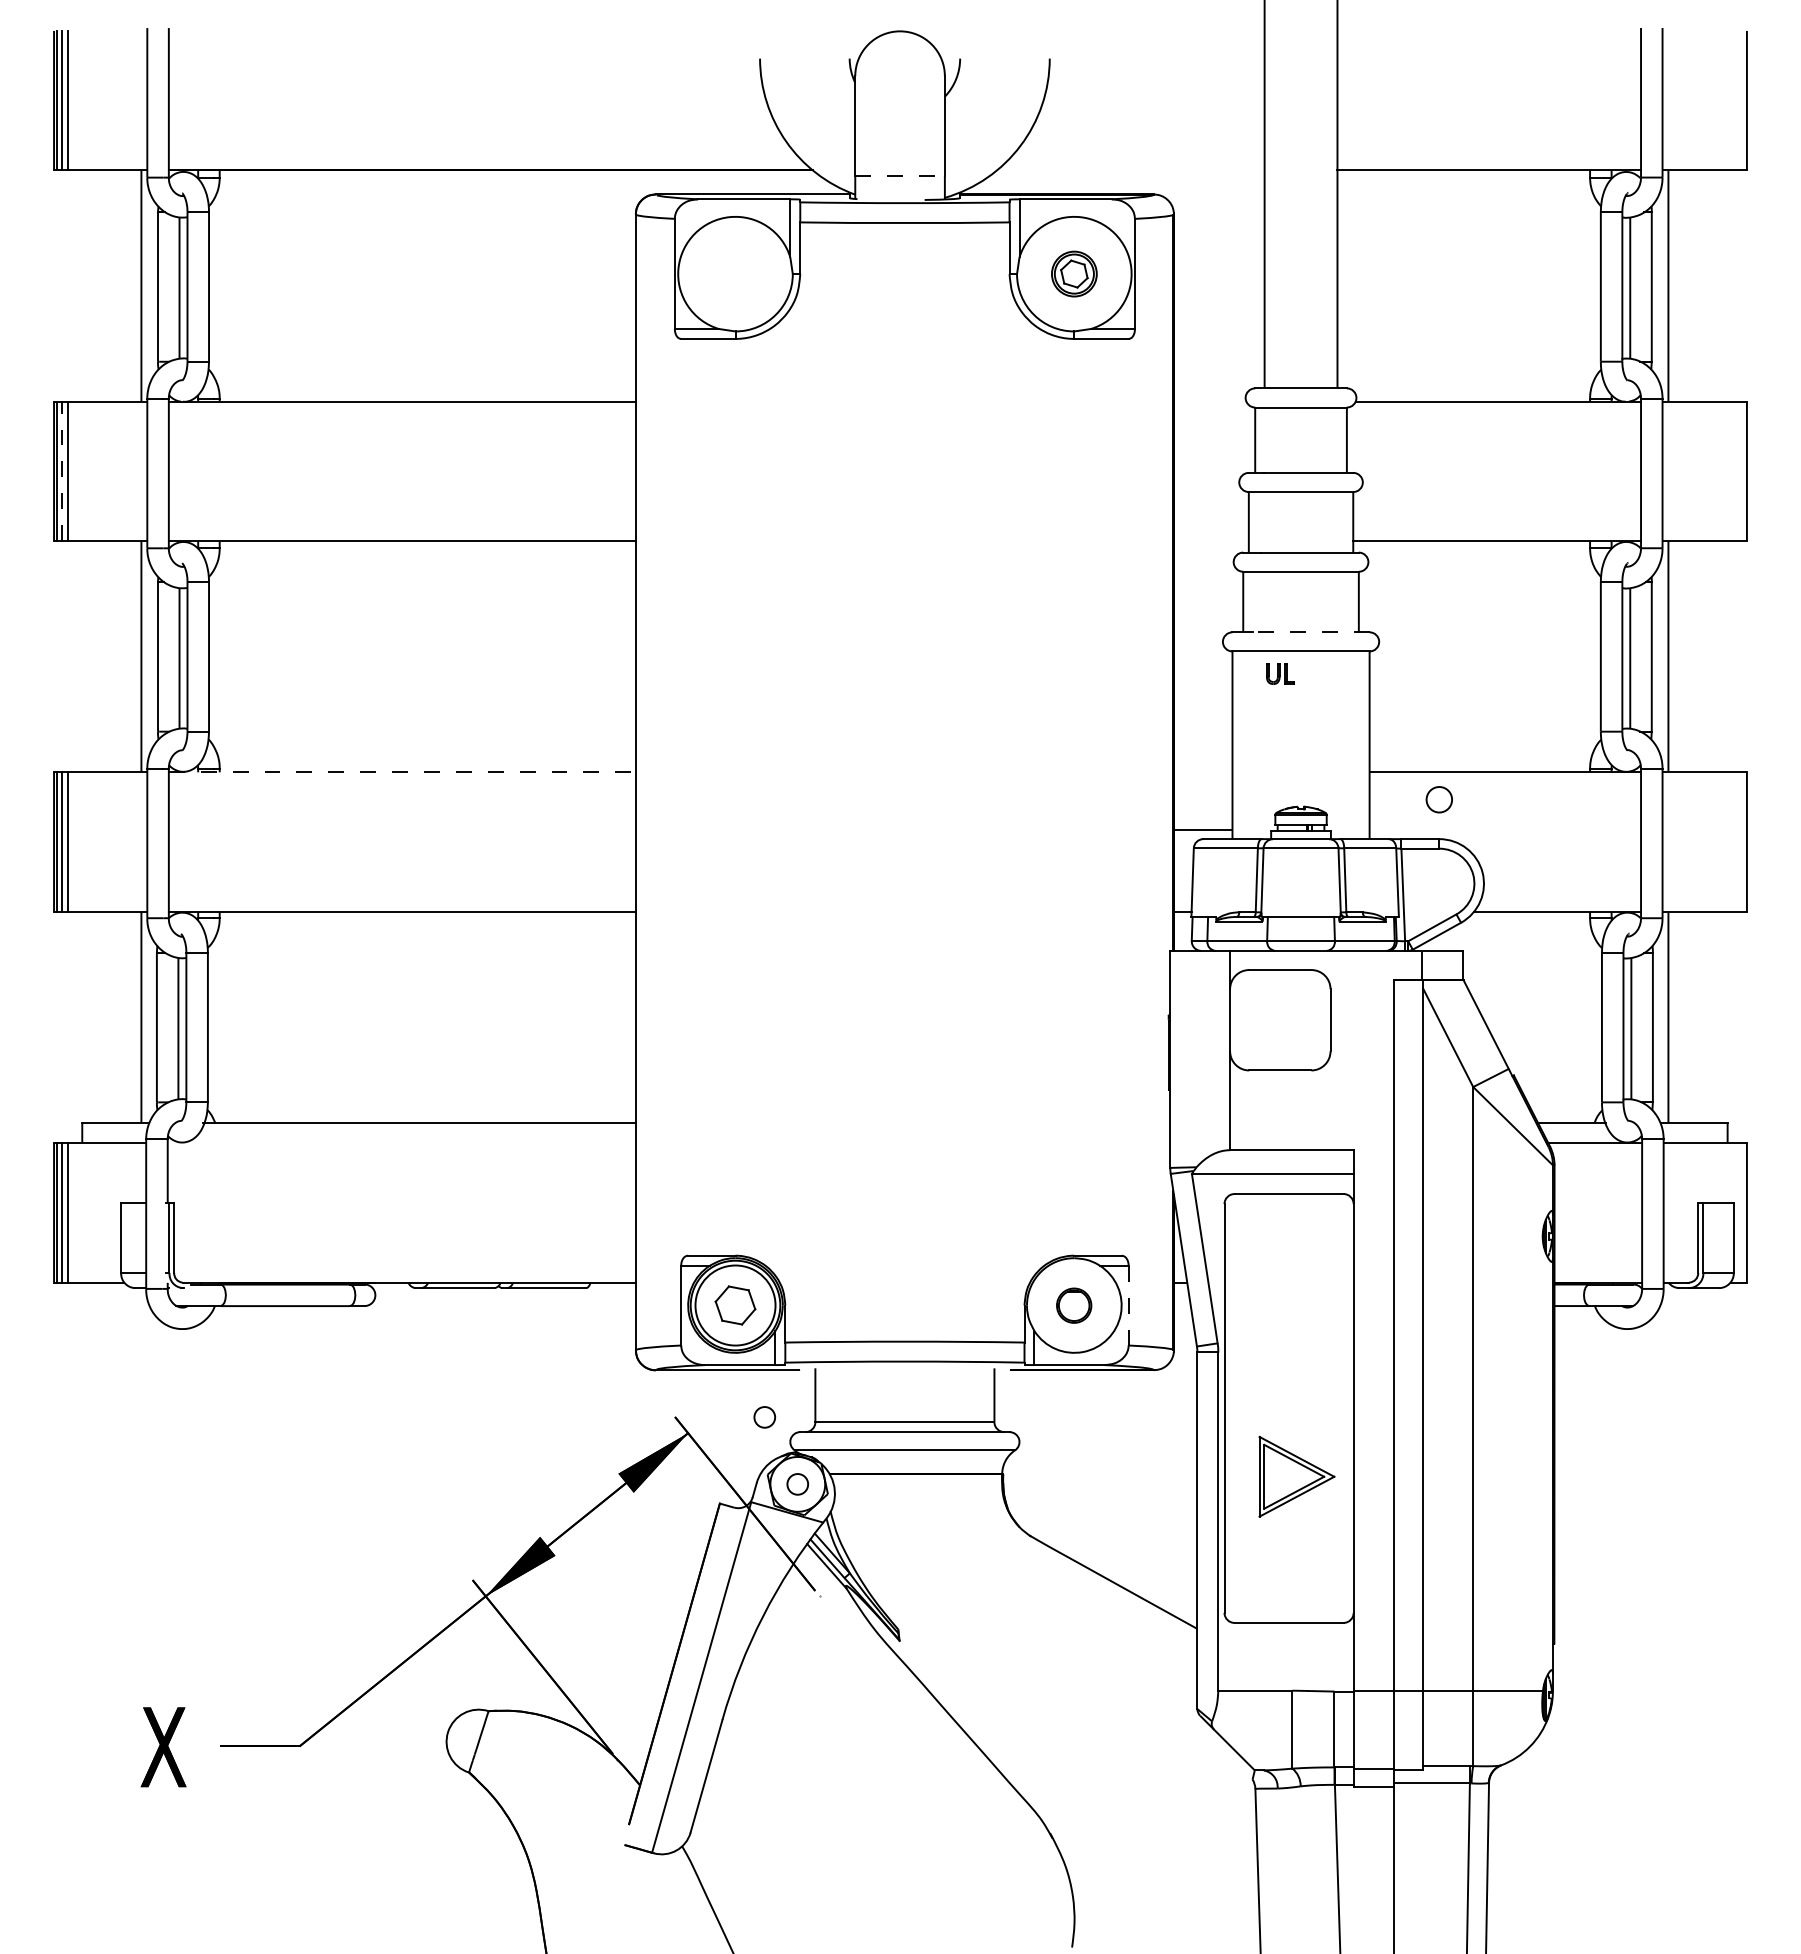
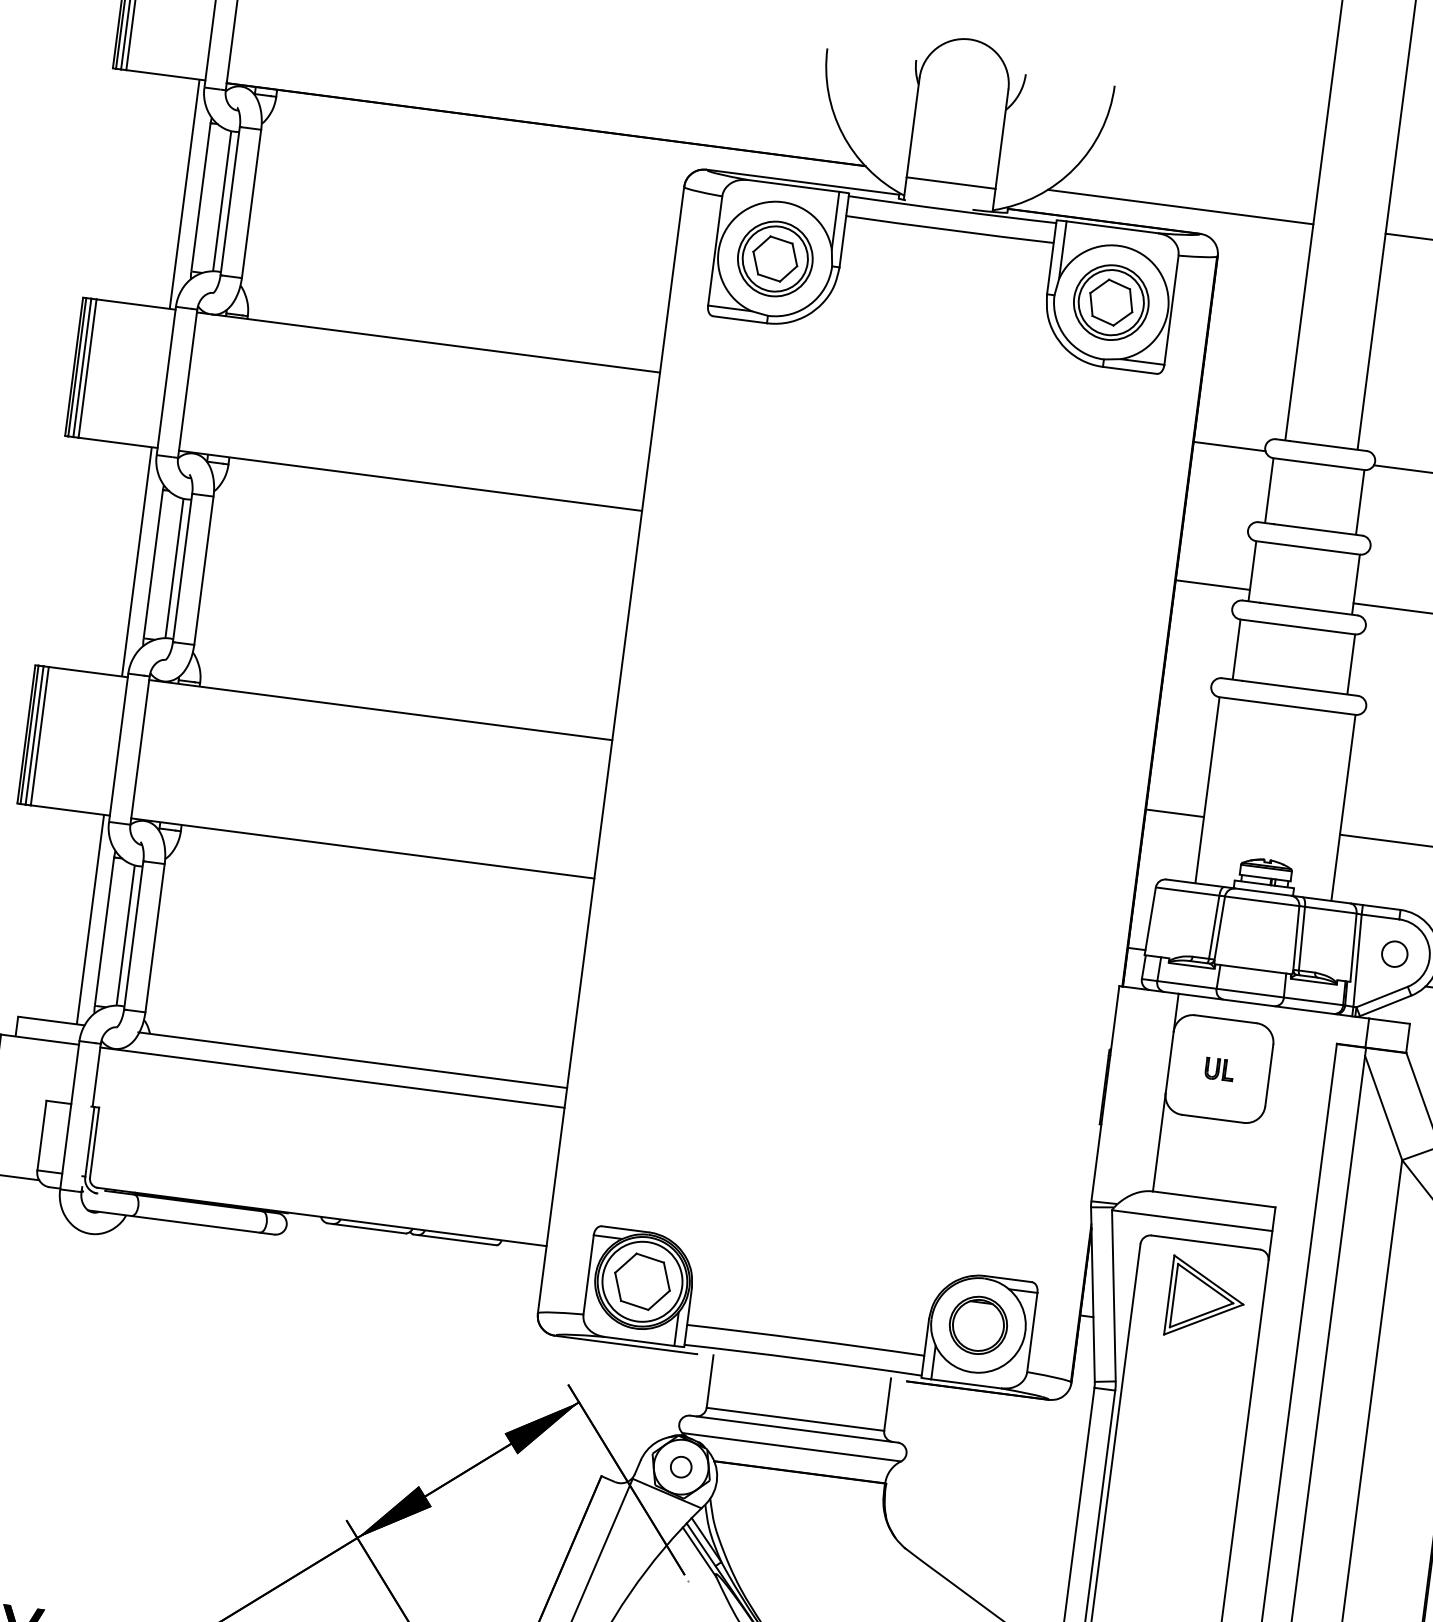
line: (1130, 170) -> (1180, 207), added
line: (900, 176) -> (951, 183), dashed -> solid
part: (735, 273) -> (775, 258), added
part: (1074, 273) -> (1111, 302), size x1.67
line: (1209, 401) -> (1228, 446), added
line: (62, 471) -> (82, 368), dashed -> solid
line: (1210, 541) -> (1211, 585), added
line: (1310, 632) -> (1299, 688), dashed -> solid
part: (1280, 673) -> (1219, 1069), moved
line: (402, 772) -> (380, 710), dashed -> solid
circle: (1438, 799) -> (1393, 953), moved
line: (1202, 830) -> (1174, 813), moved
line: (401, 1143) -> (332, 1078), added
part: (735, 1305) -> (642, 1281), size x1.43
part: (1073, 1305) -> (977, 1325), size x1.67
line: (1128, 1305) -> (1032, 1332), dashed -> solid
circle: (764, 1417) -> (656, 1396), removed
part: (1296, 1476) -> (1205, 1299), moved

